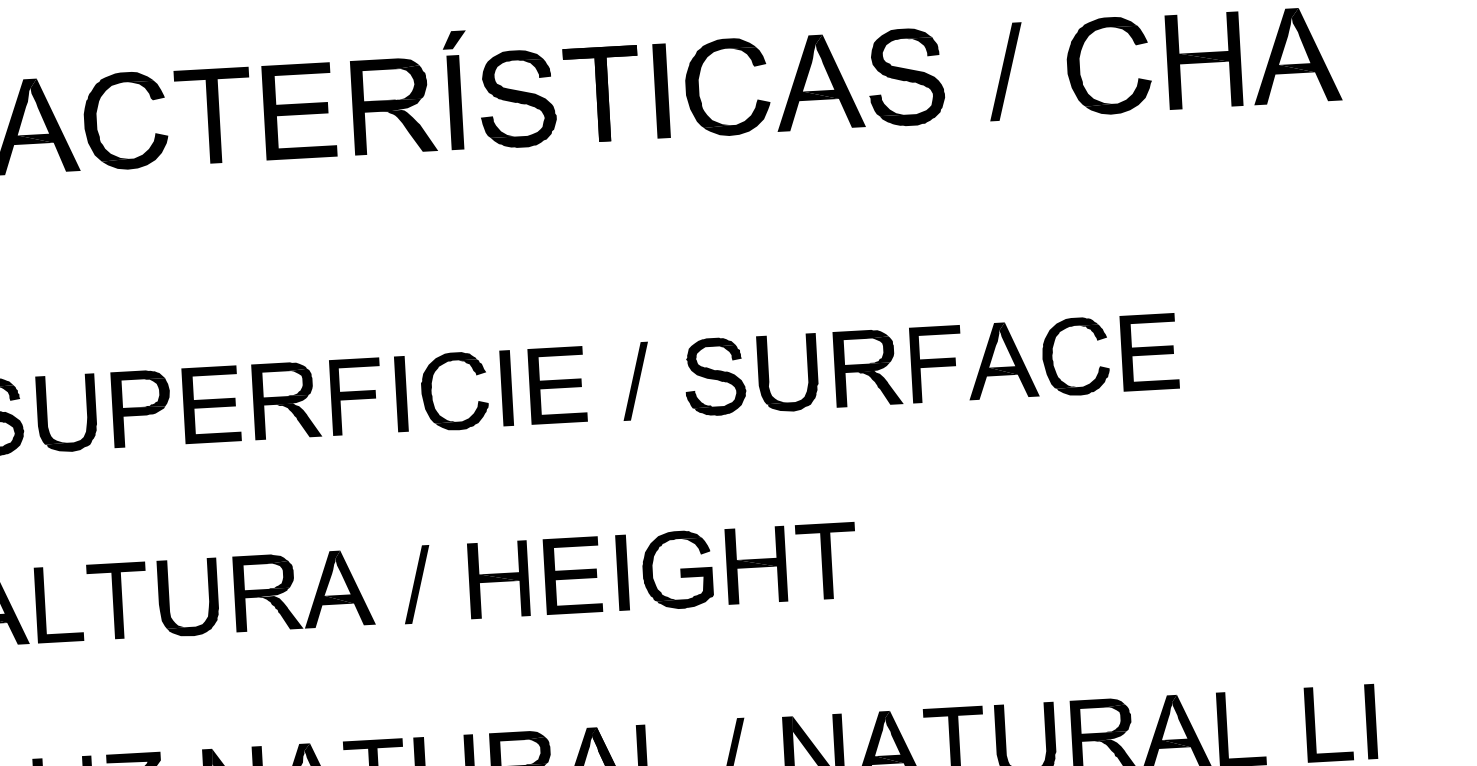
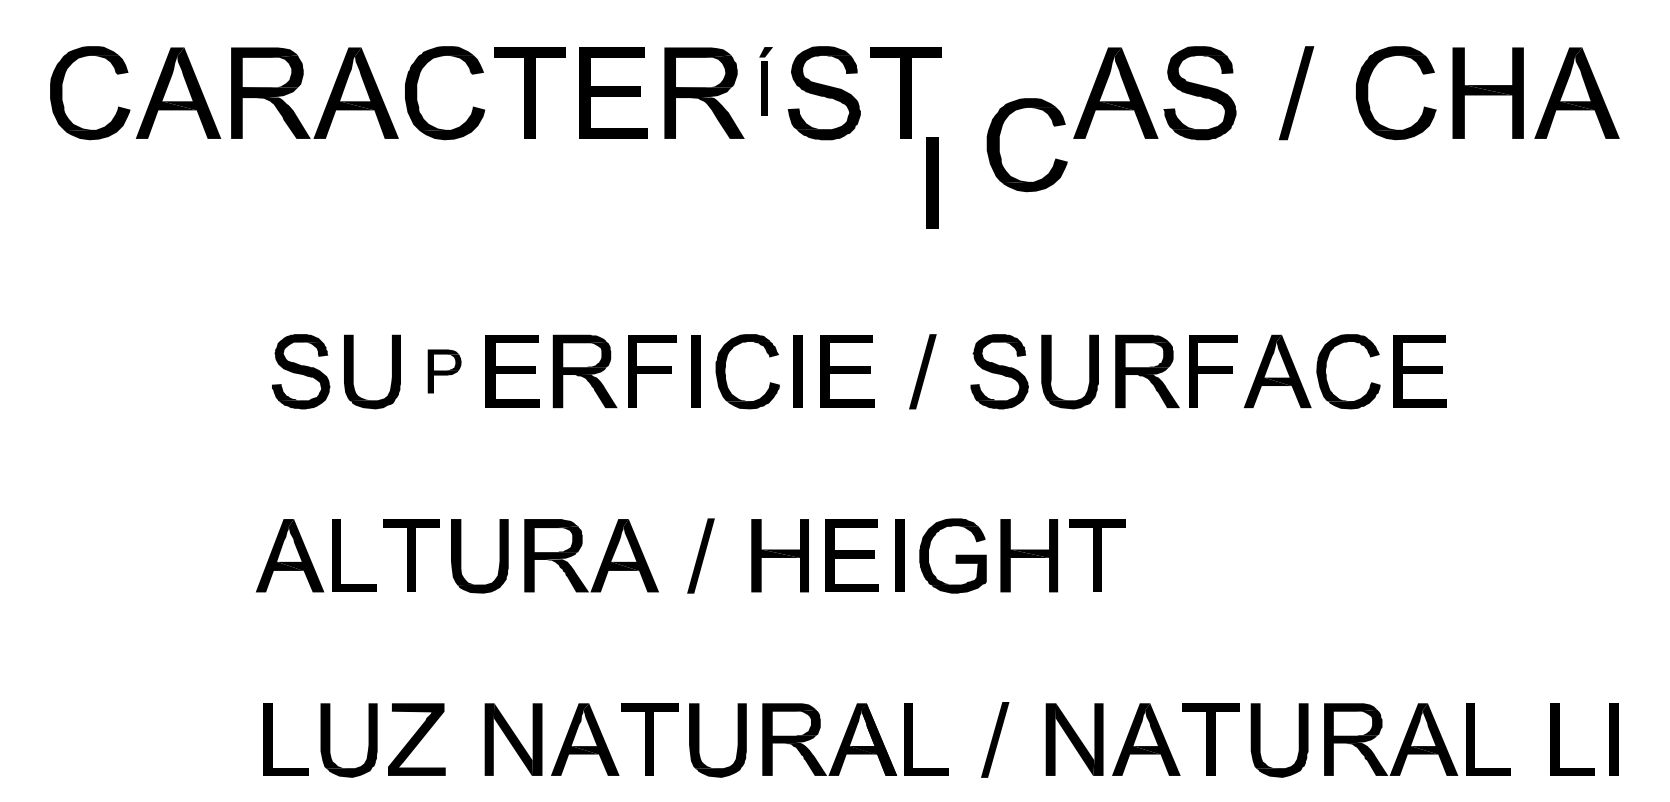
part: (698, 89) -> (999, 145), moved
part: (456, 90) -> (765, 81), size x0.6
part: (661, 90) -> (932, 182), moved
part: (141, 408) -> (444, 371), size x0.6

